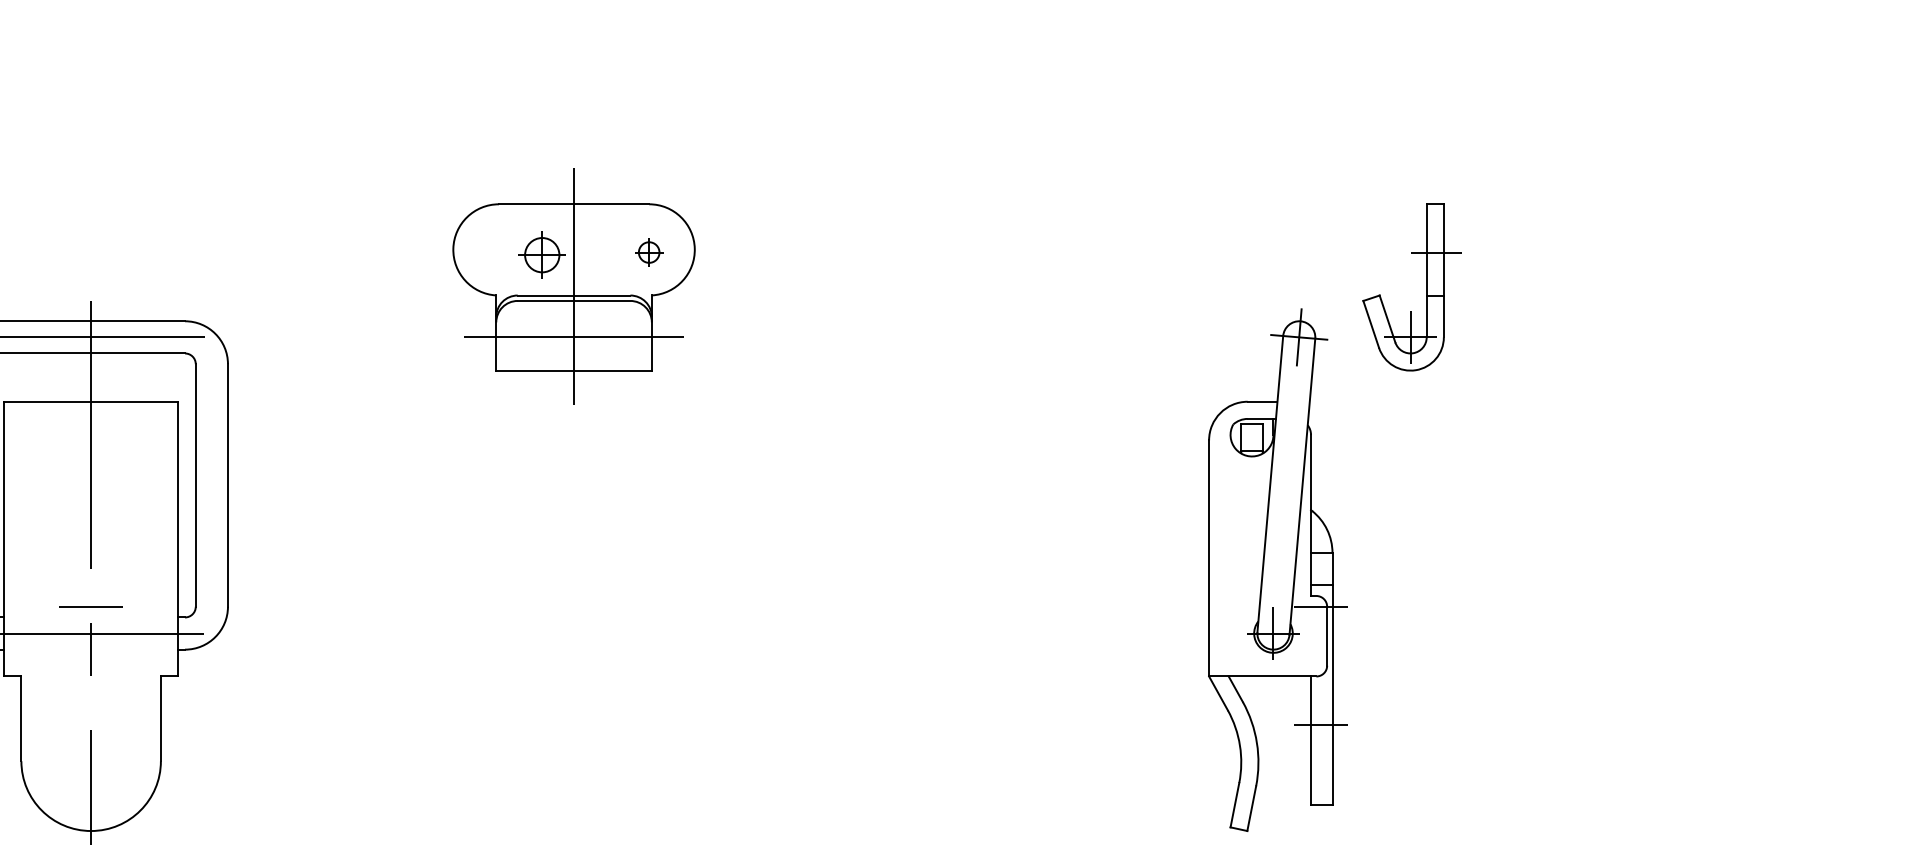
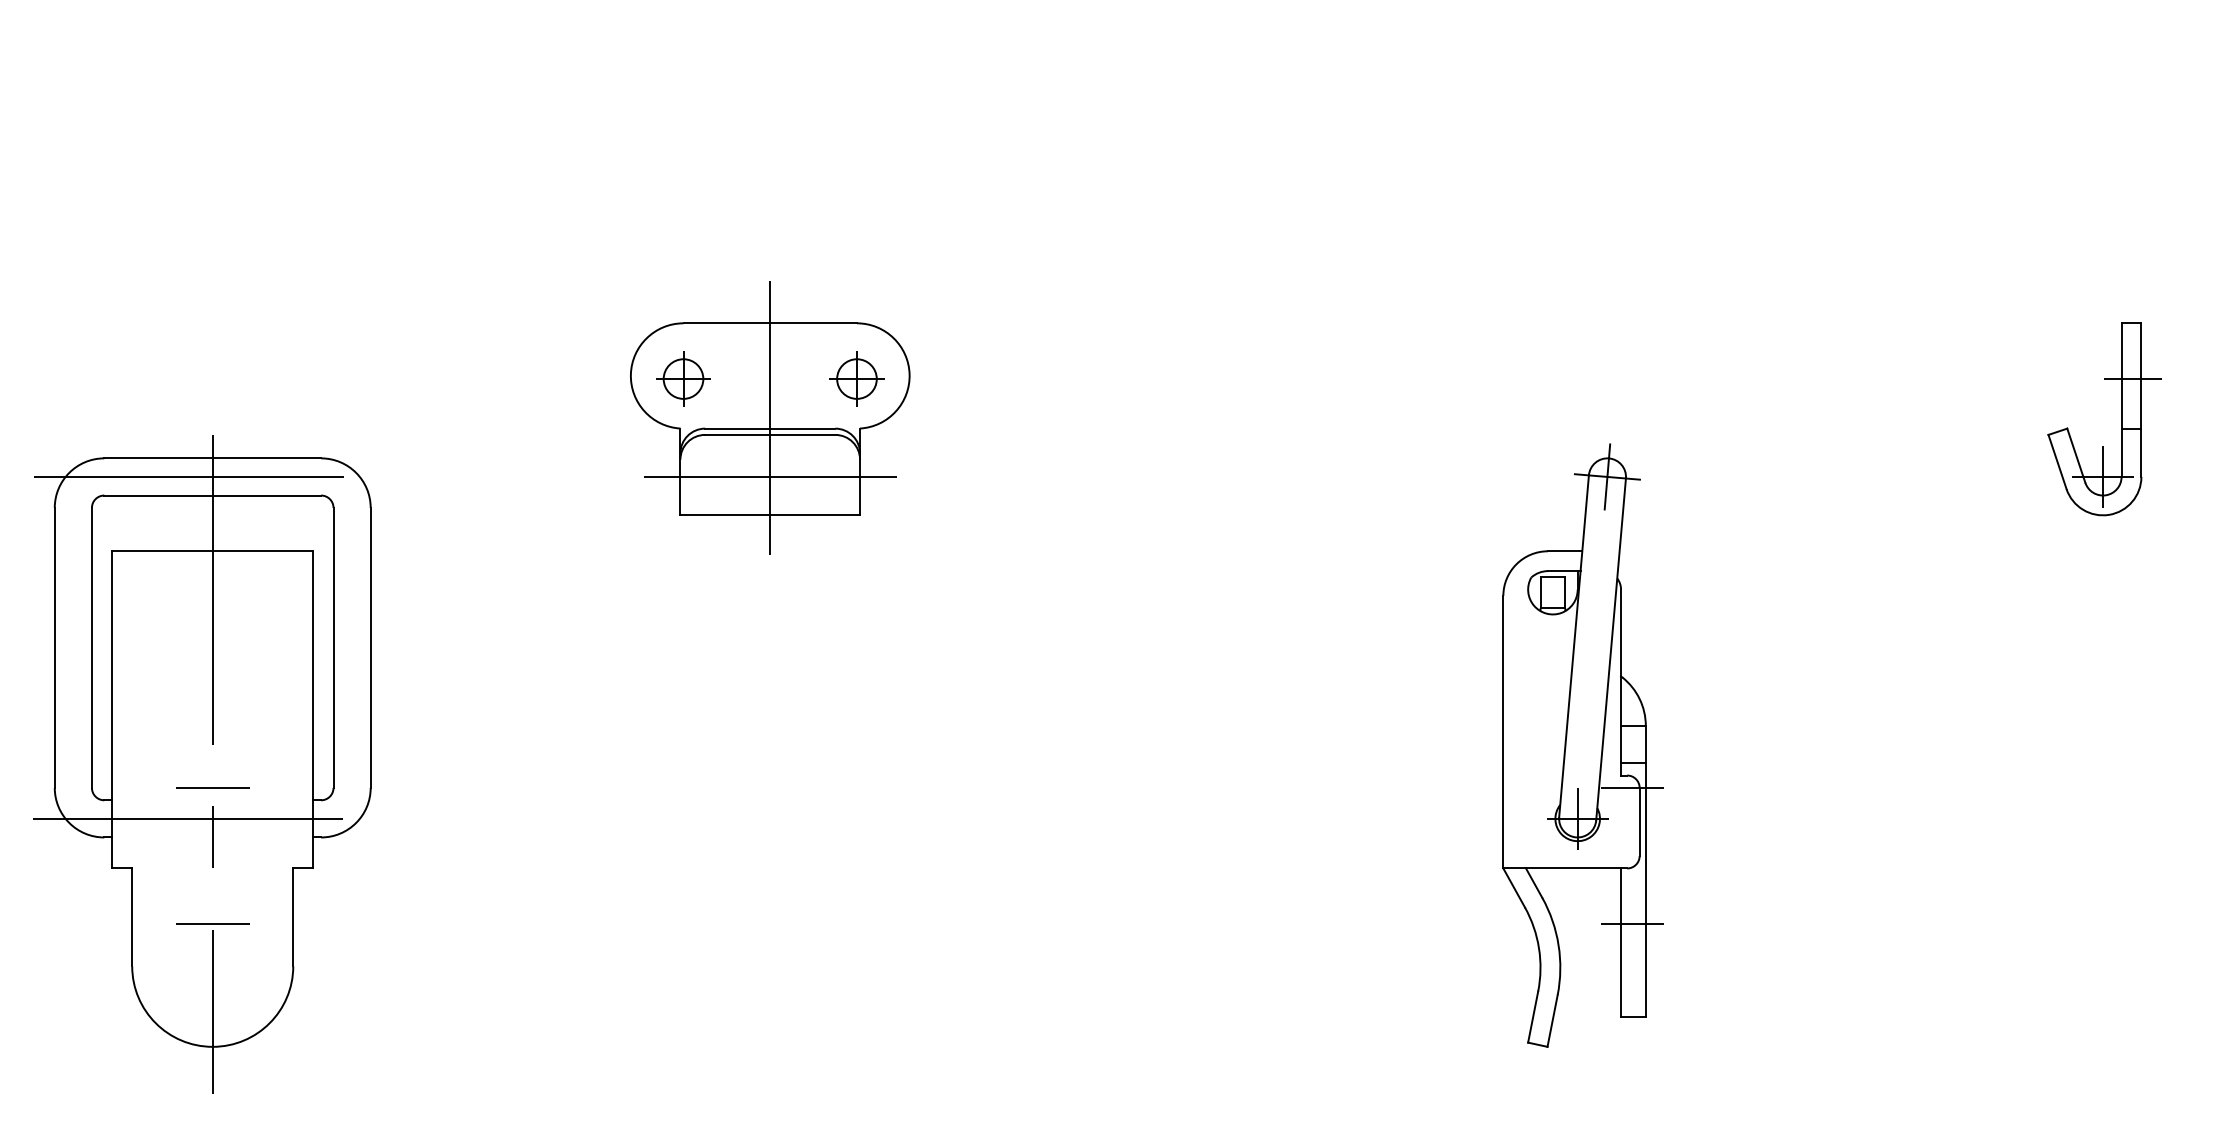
part: (648, 252) -> (856, 378), size x1.67
part: (542, 254) -> (683, 378), moved
part: (1426, 287) -> (2121, 419), moved
line: (90, 725) -> (212, 924), added

